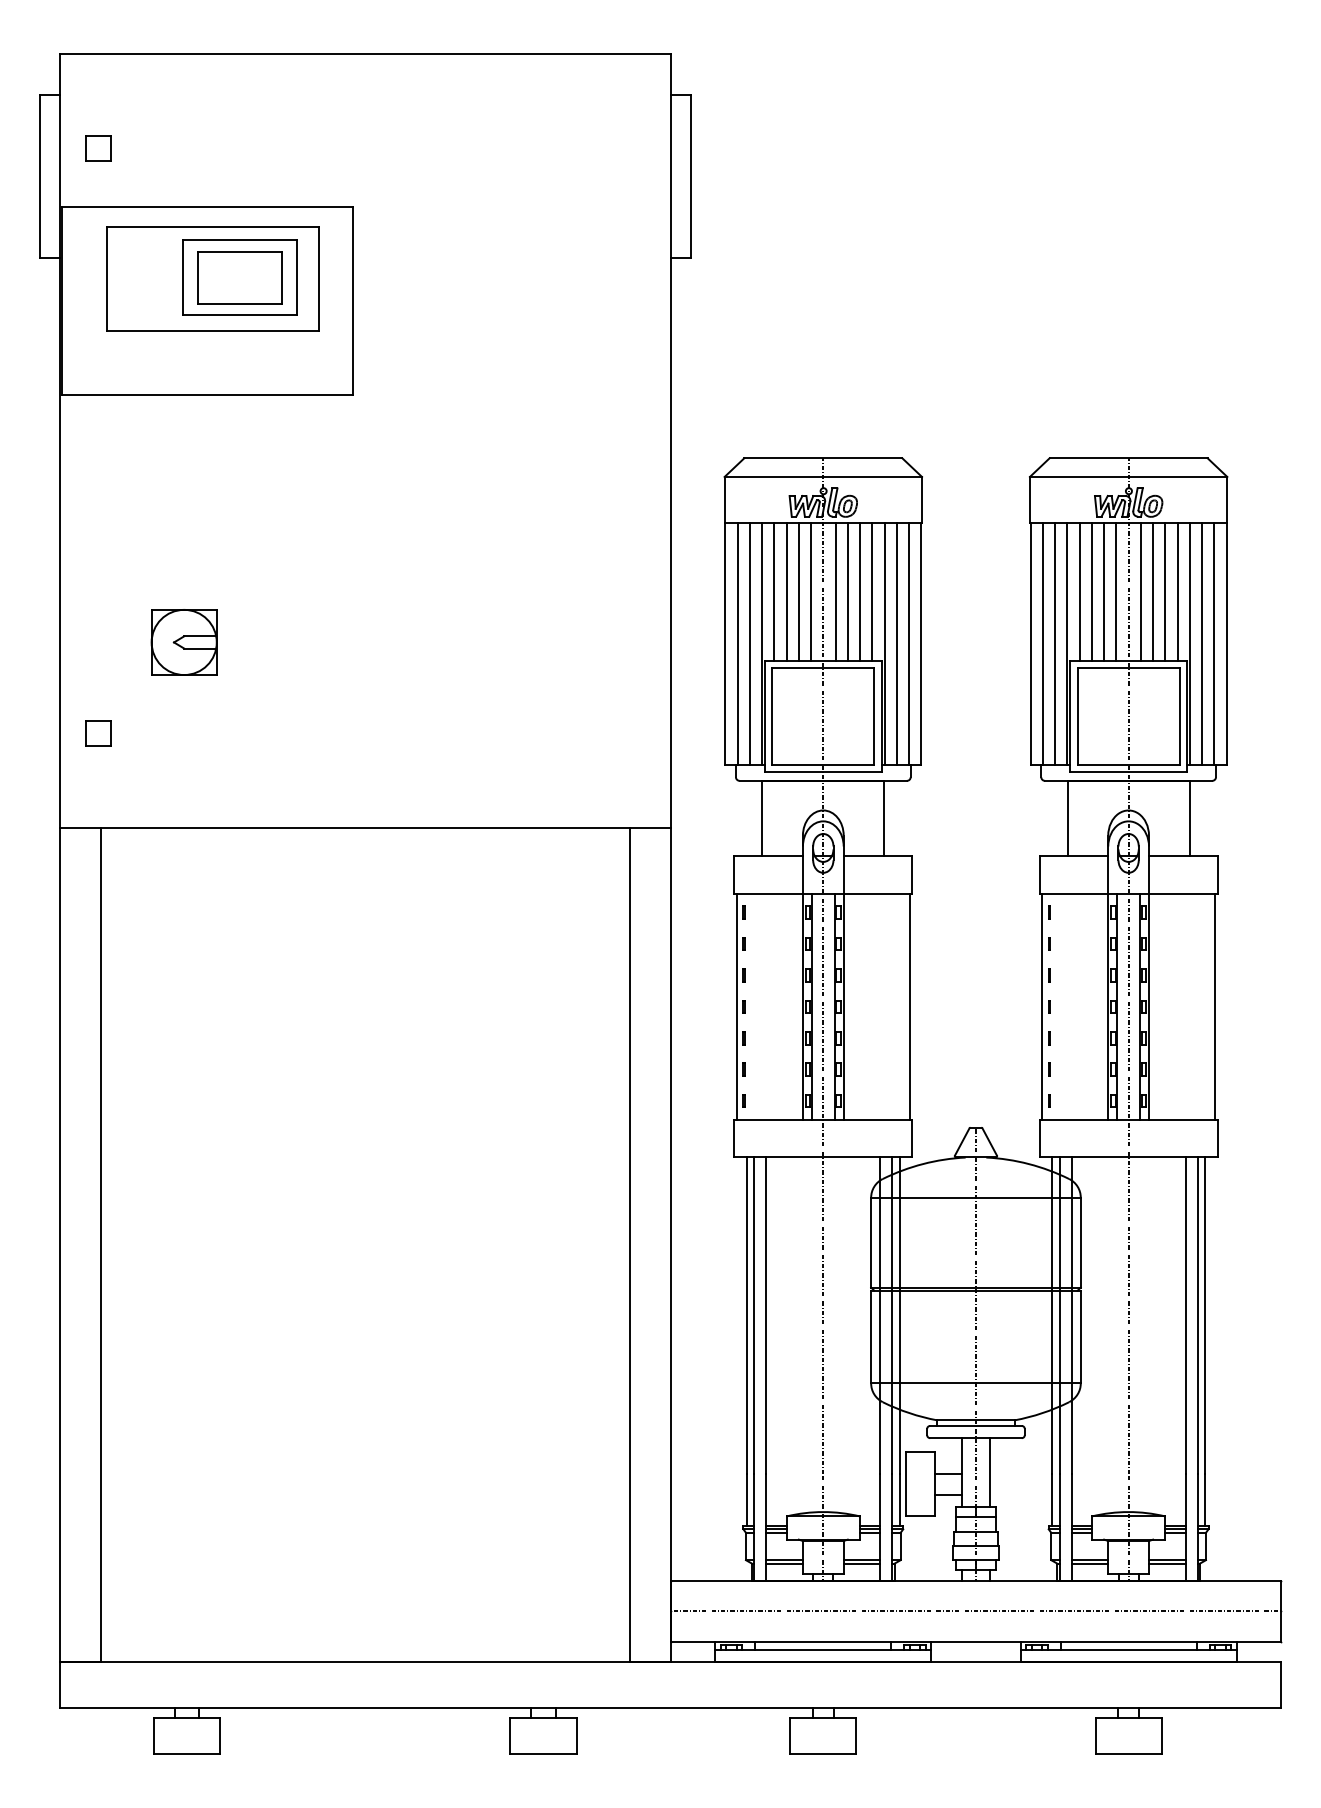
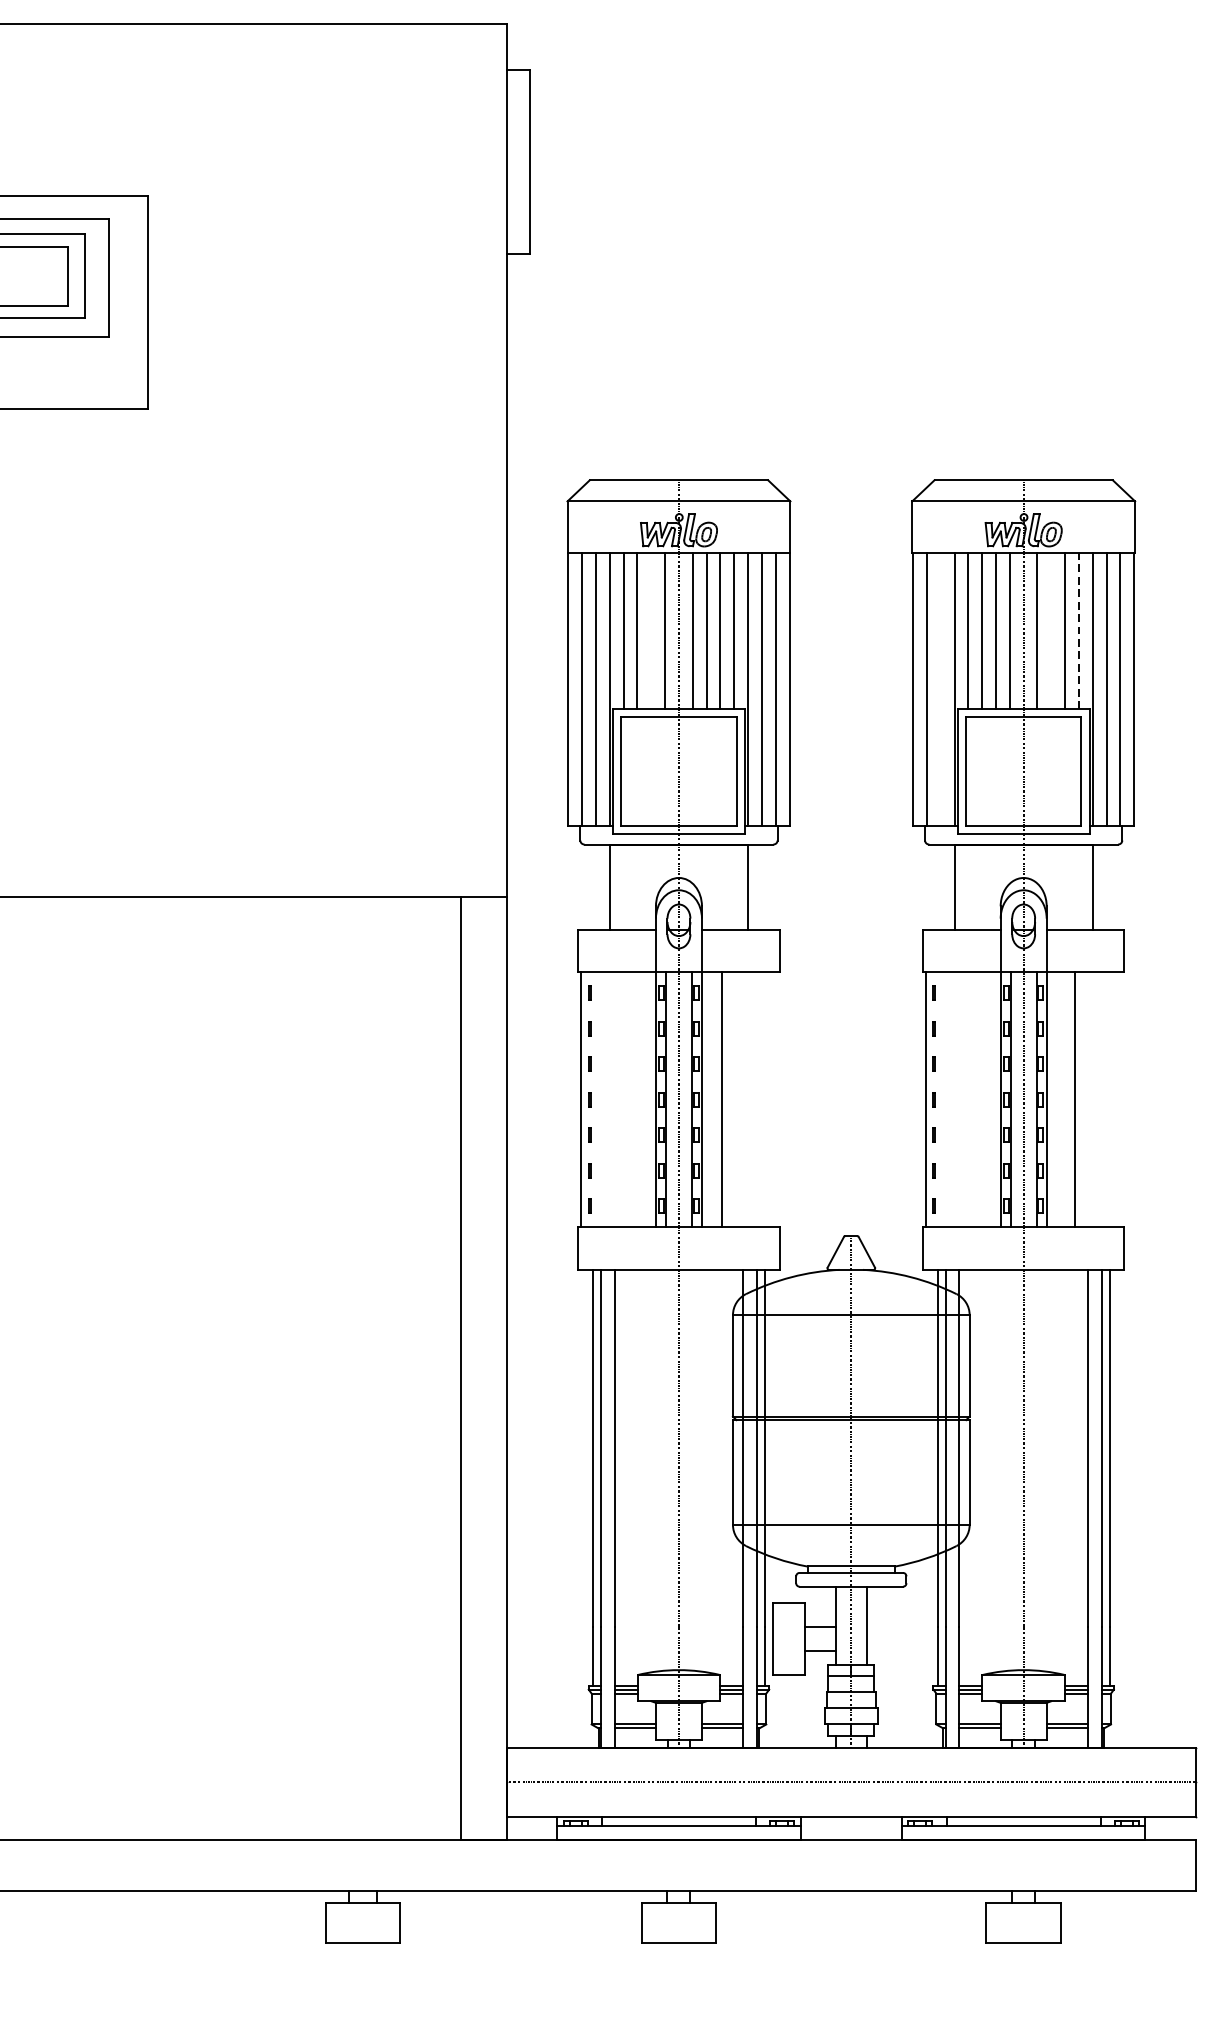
line: (798, 591) -> (650, 630), removed
line: (1153, 591) -> (1051, 630), removed
line: (1177, 591) -> (1078, 630), solid -> dashed
line: (1055, 643) -> (941, 689), removed
line: (909, 1006) -> (722, 1099), moved
line: (1215, 1006) -> (1075, 1099), moved

